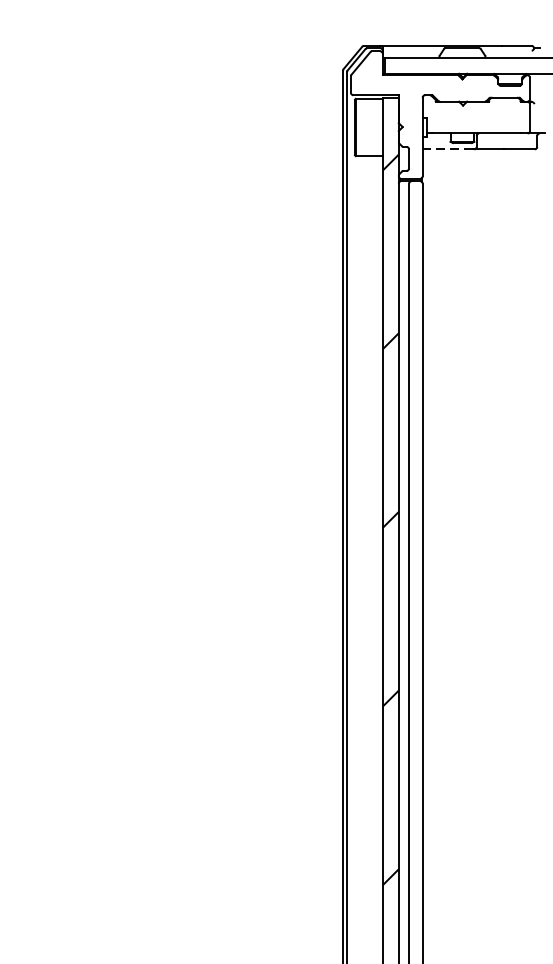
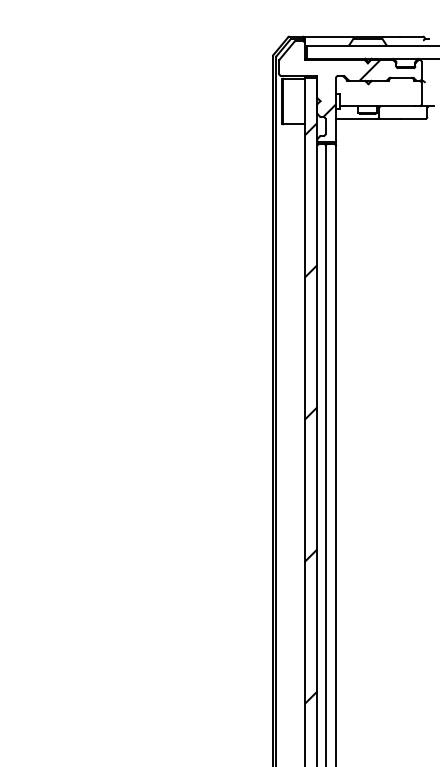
hatch: (441, 111) -> (351, 88), added
line: (448, 148) -> (356, 118), dashed -> solid

